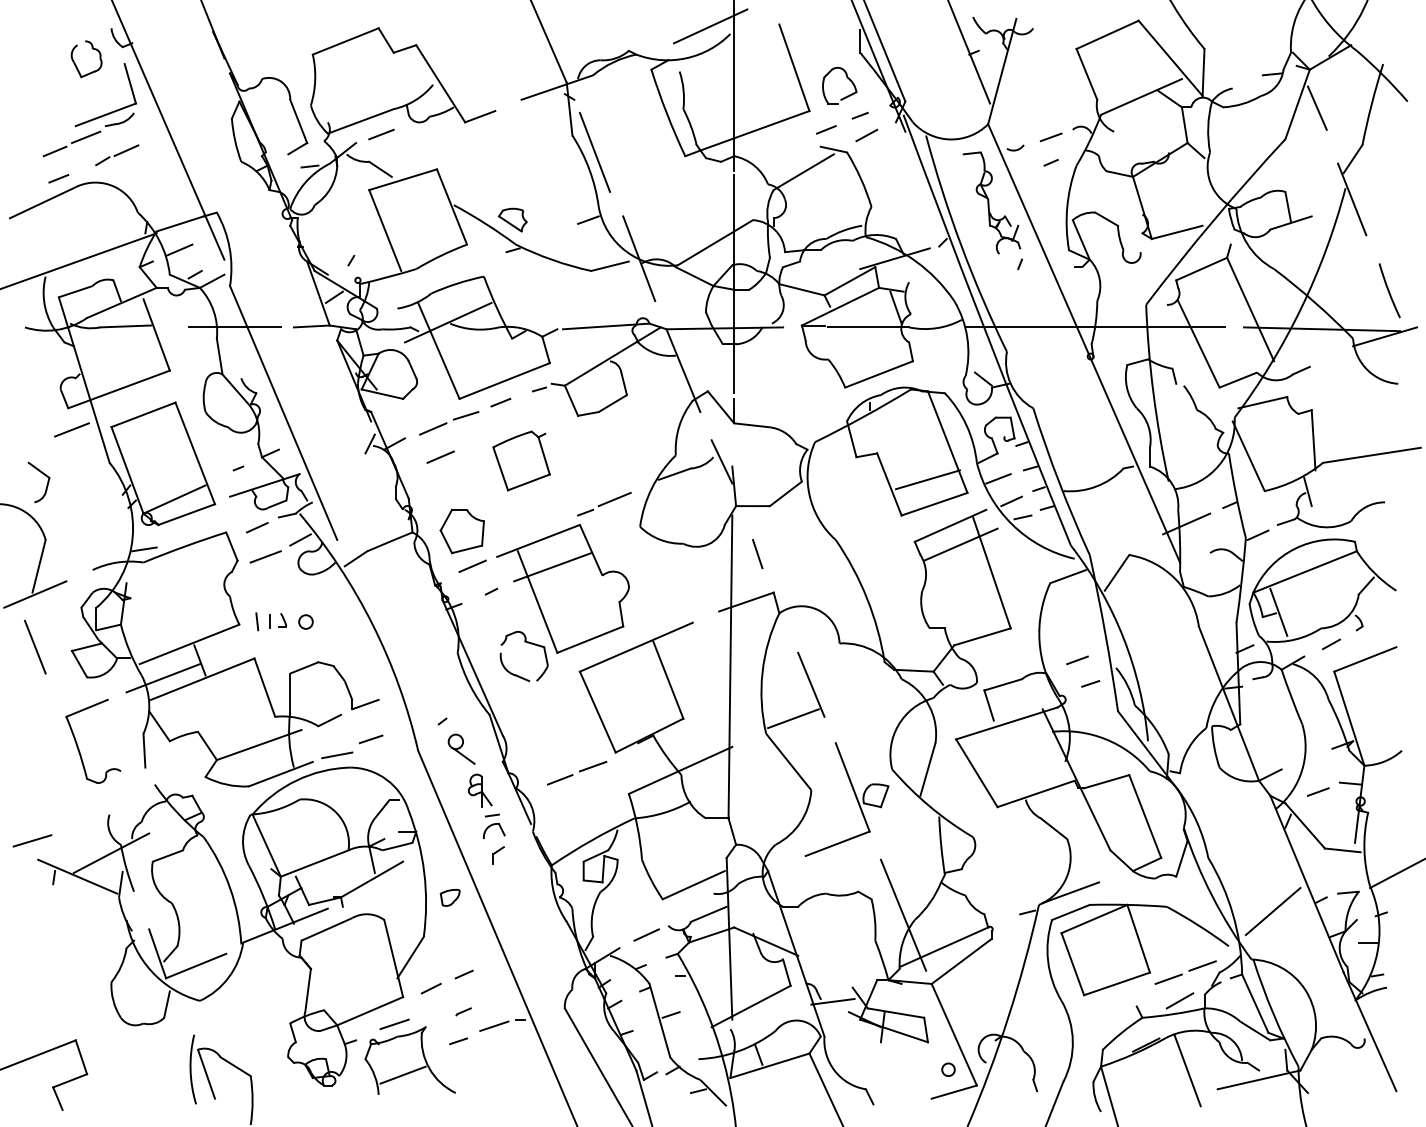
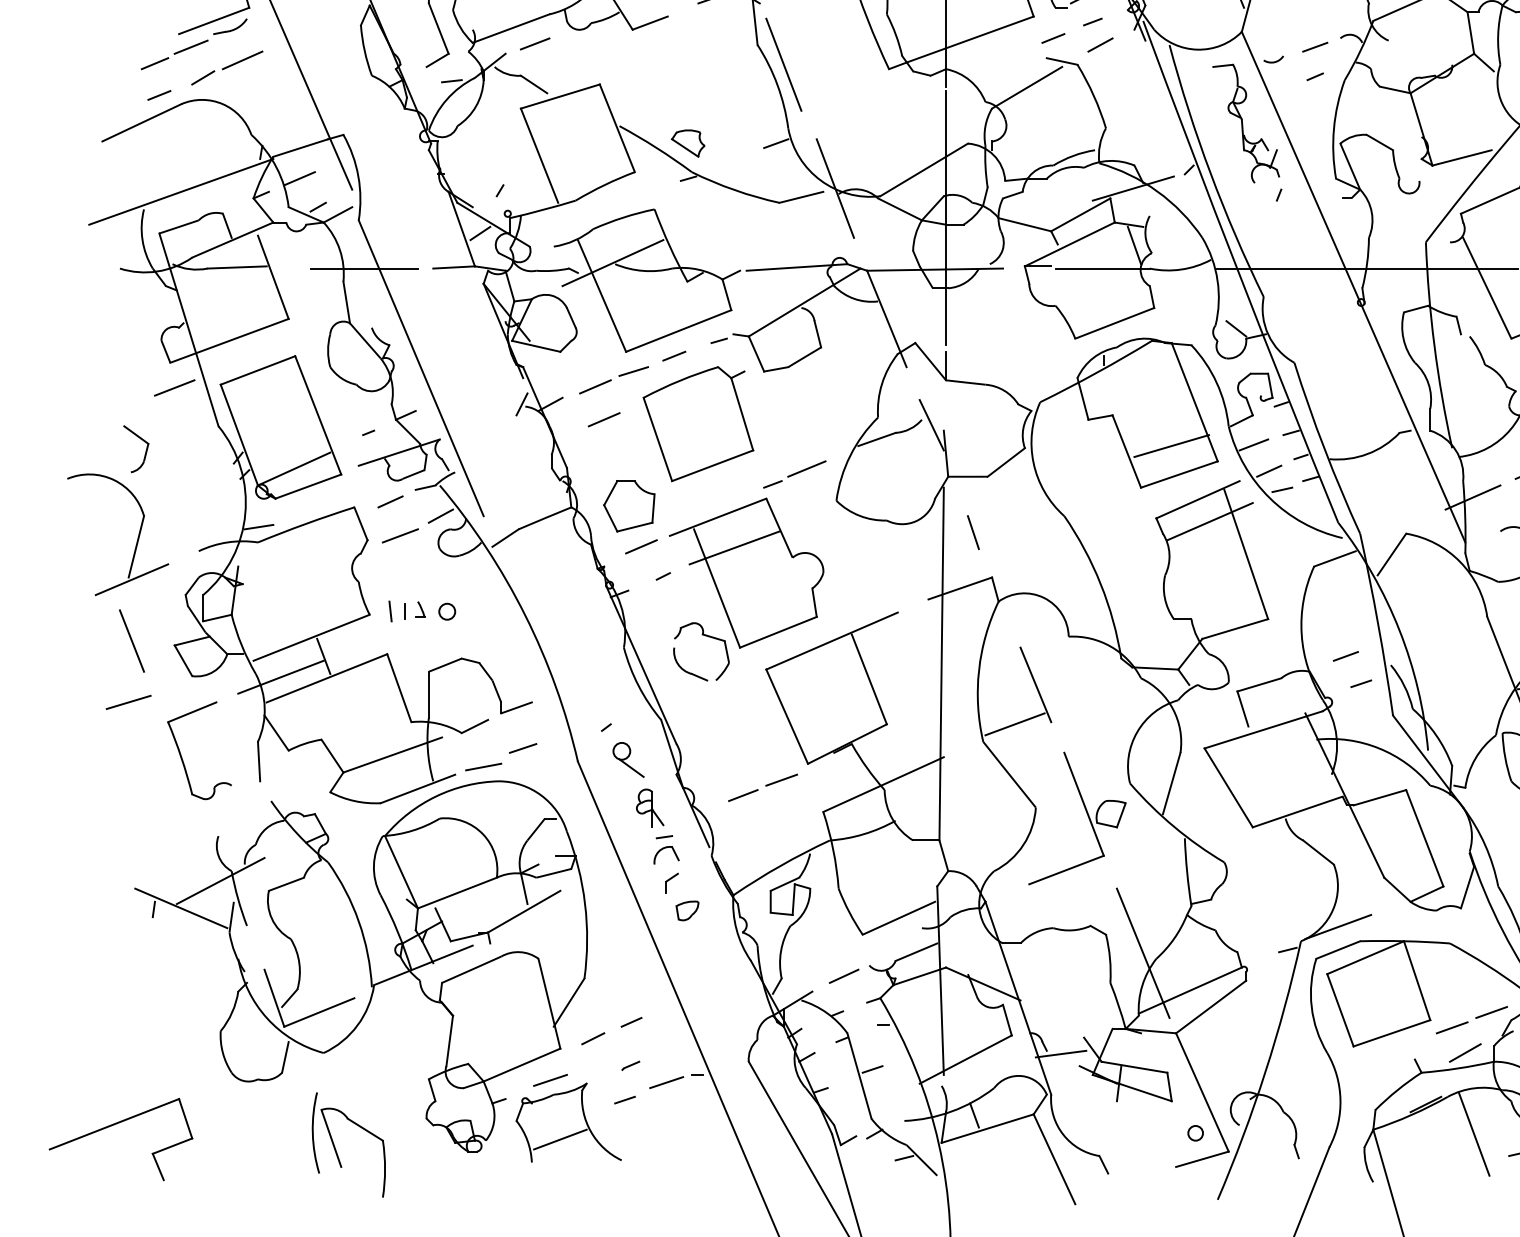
part: (117, 155) -> (227, 68), size x1.43
part: (521, 460) -> (698, 423), size x1.67
line: (32, 840) -> (128, 701), moved
part: (449, 897) -> (686, 910), moved

